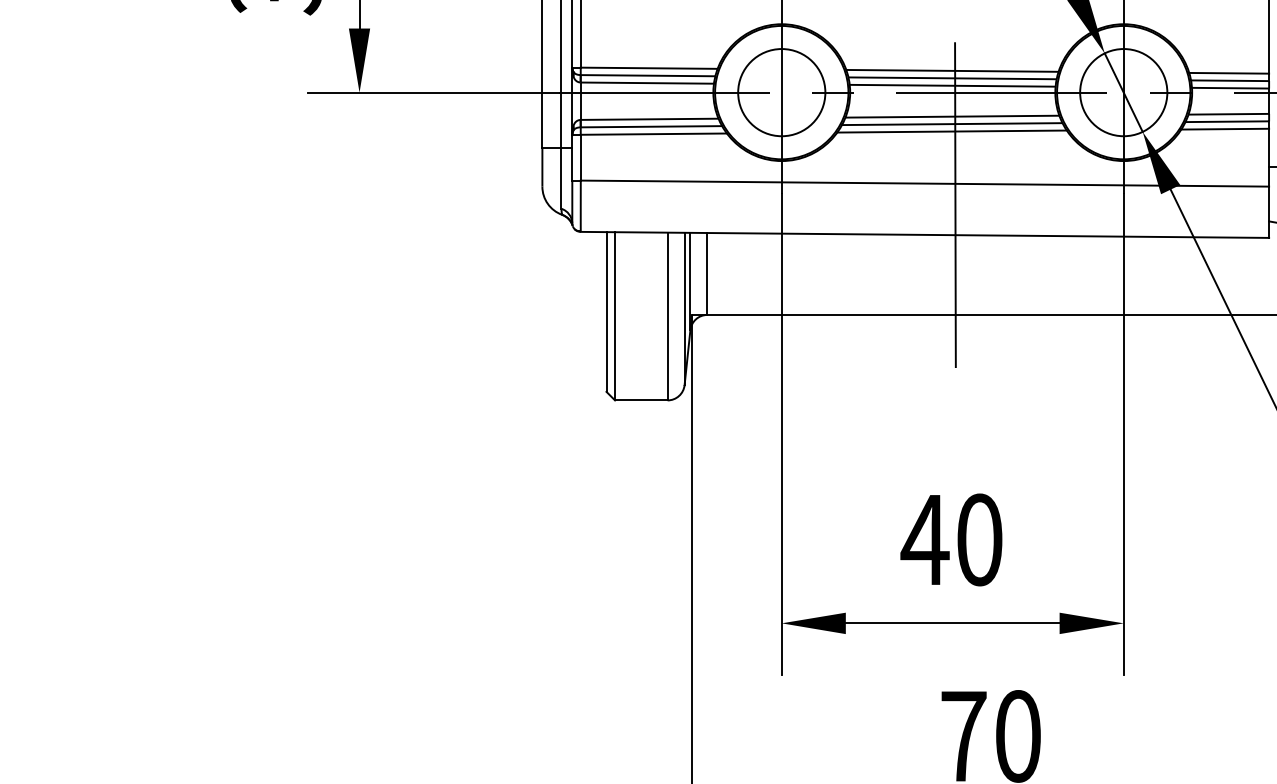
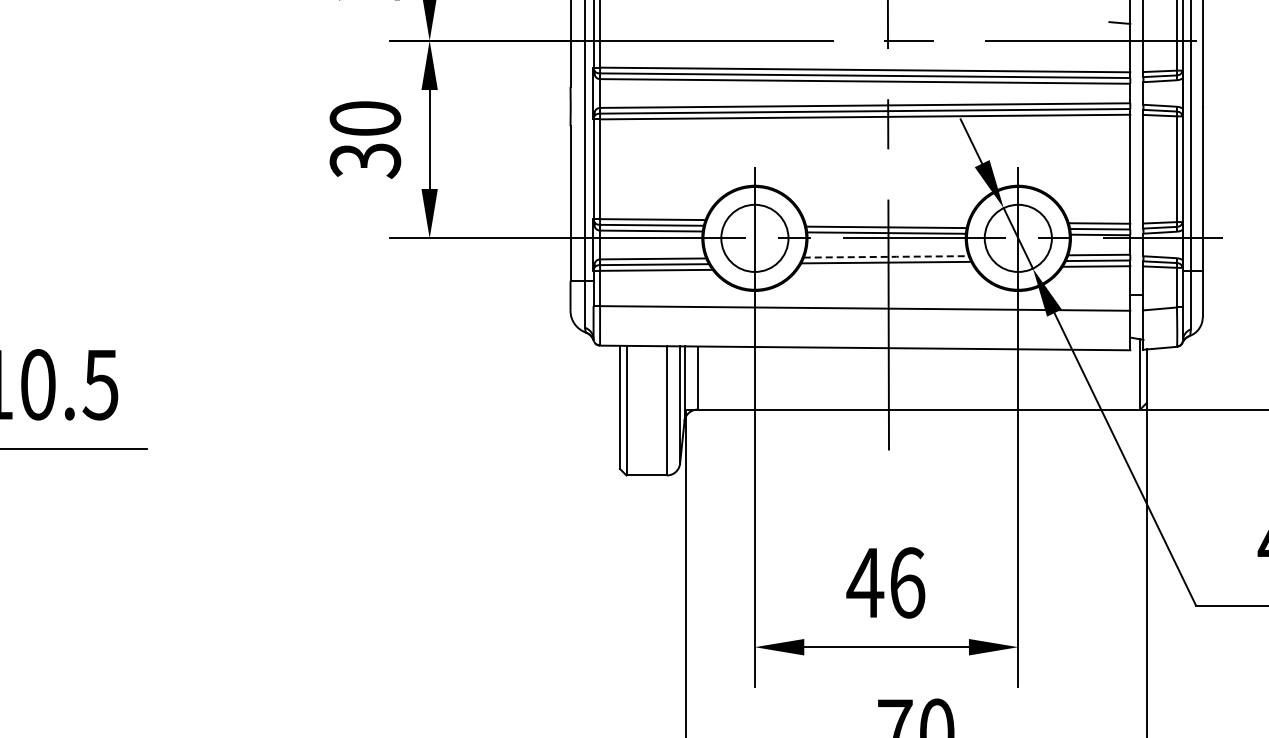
line: (952, 70) -> (886, 221), removed
line: (953, 116) -> (887, 256), solid -> dashed
line: (951, 131) -> (885, 268), removed
text: (979, 539) -> (907, 582), 40 -> 46

